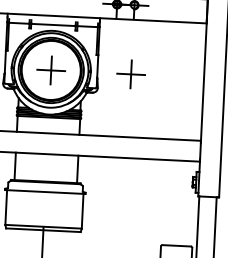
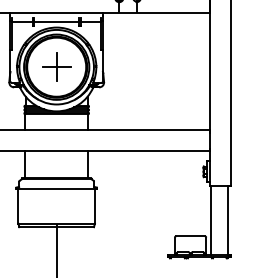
part: (130, 73) -> (136, 66), removed

